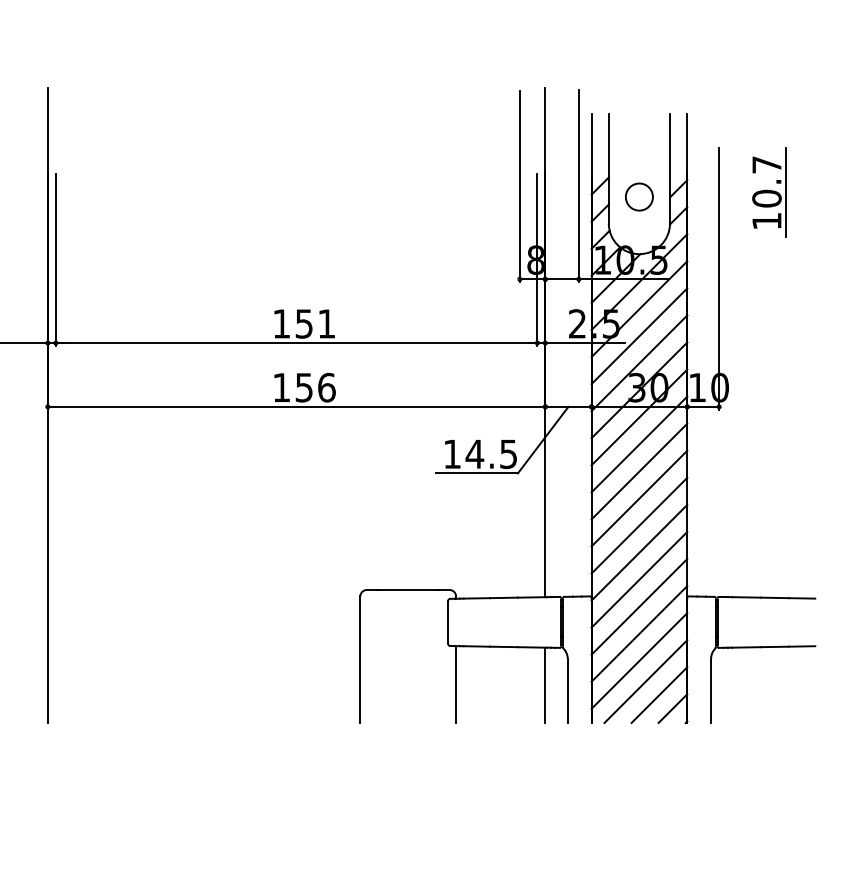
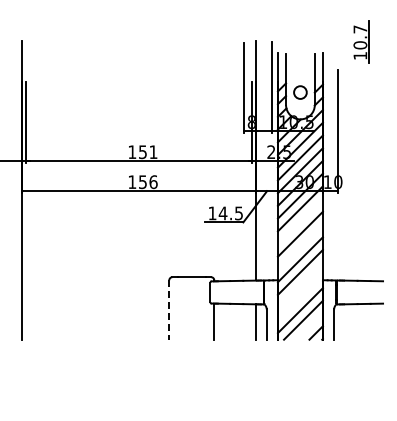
part: (769, 190) -> (361, 41), moved
line: (637, 471) -> (299, 221), removed
line: (637, 524) -> (299, 246), removed
line: (637, 605) -> (299, 284), removed
line: (637, 633) -> (299, 297), removed
line: (360, 658) -> (169, 309), solid -> dashed
line: (658, 694) -> (309, 326), removed

